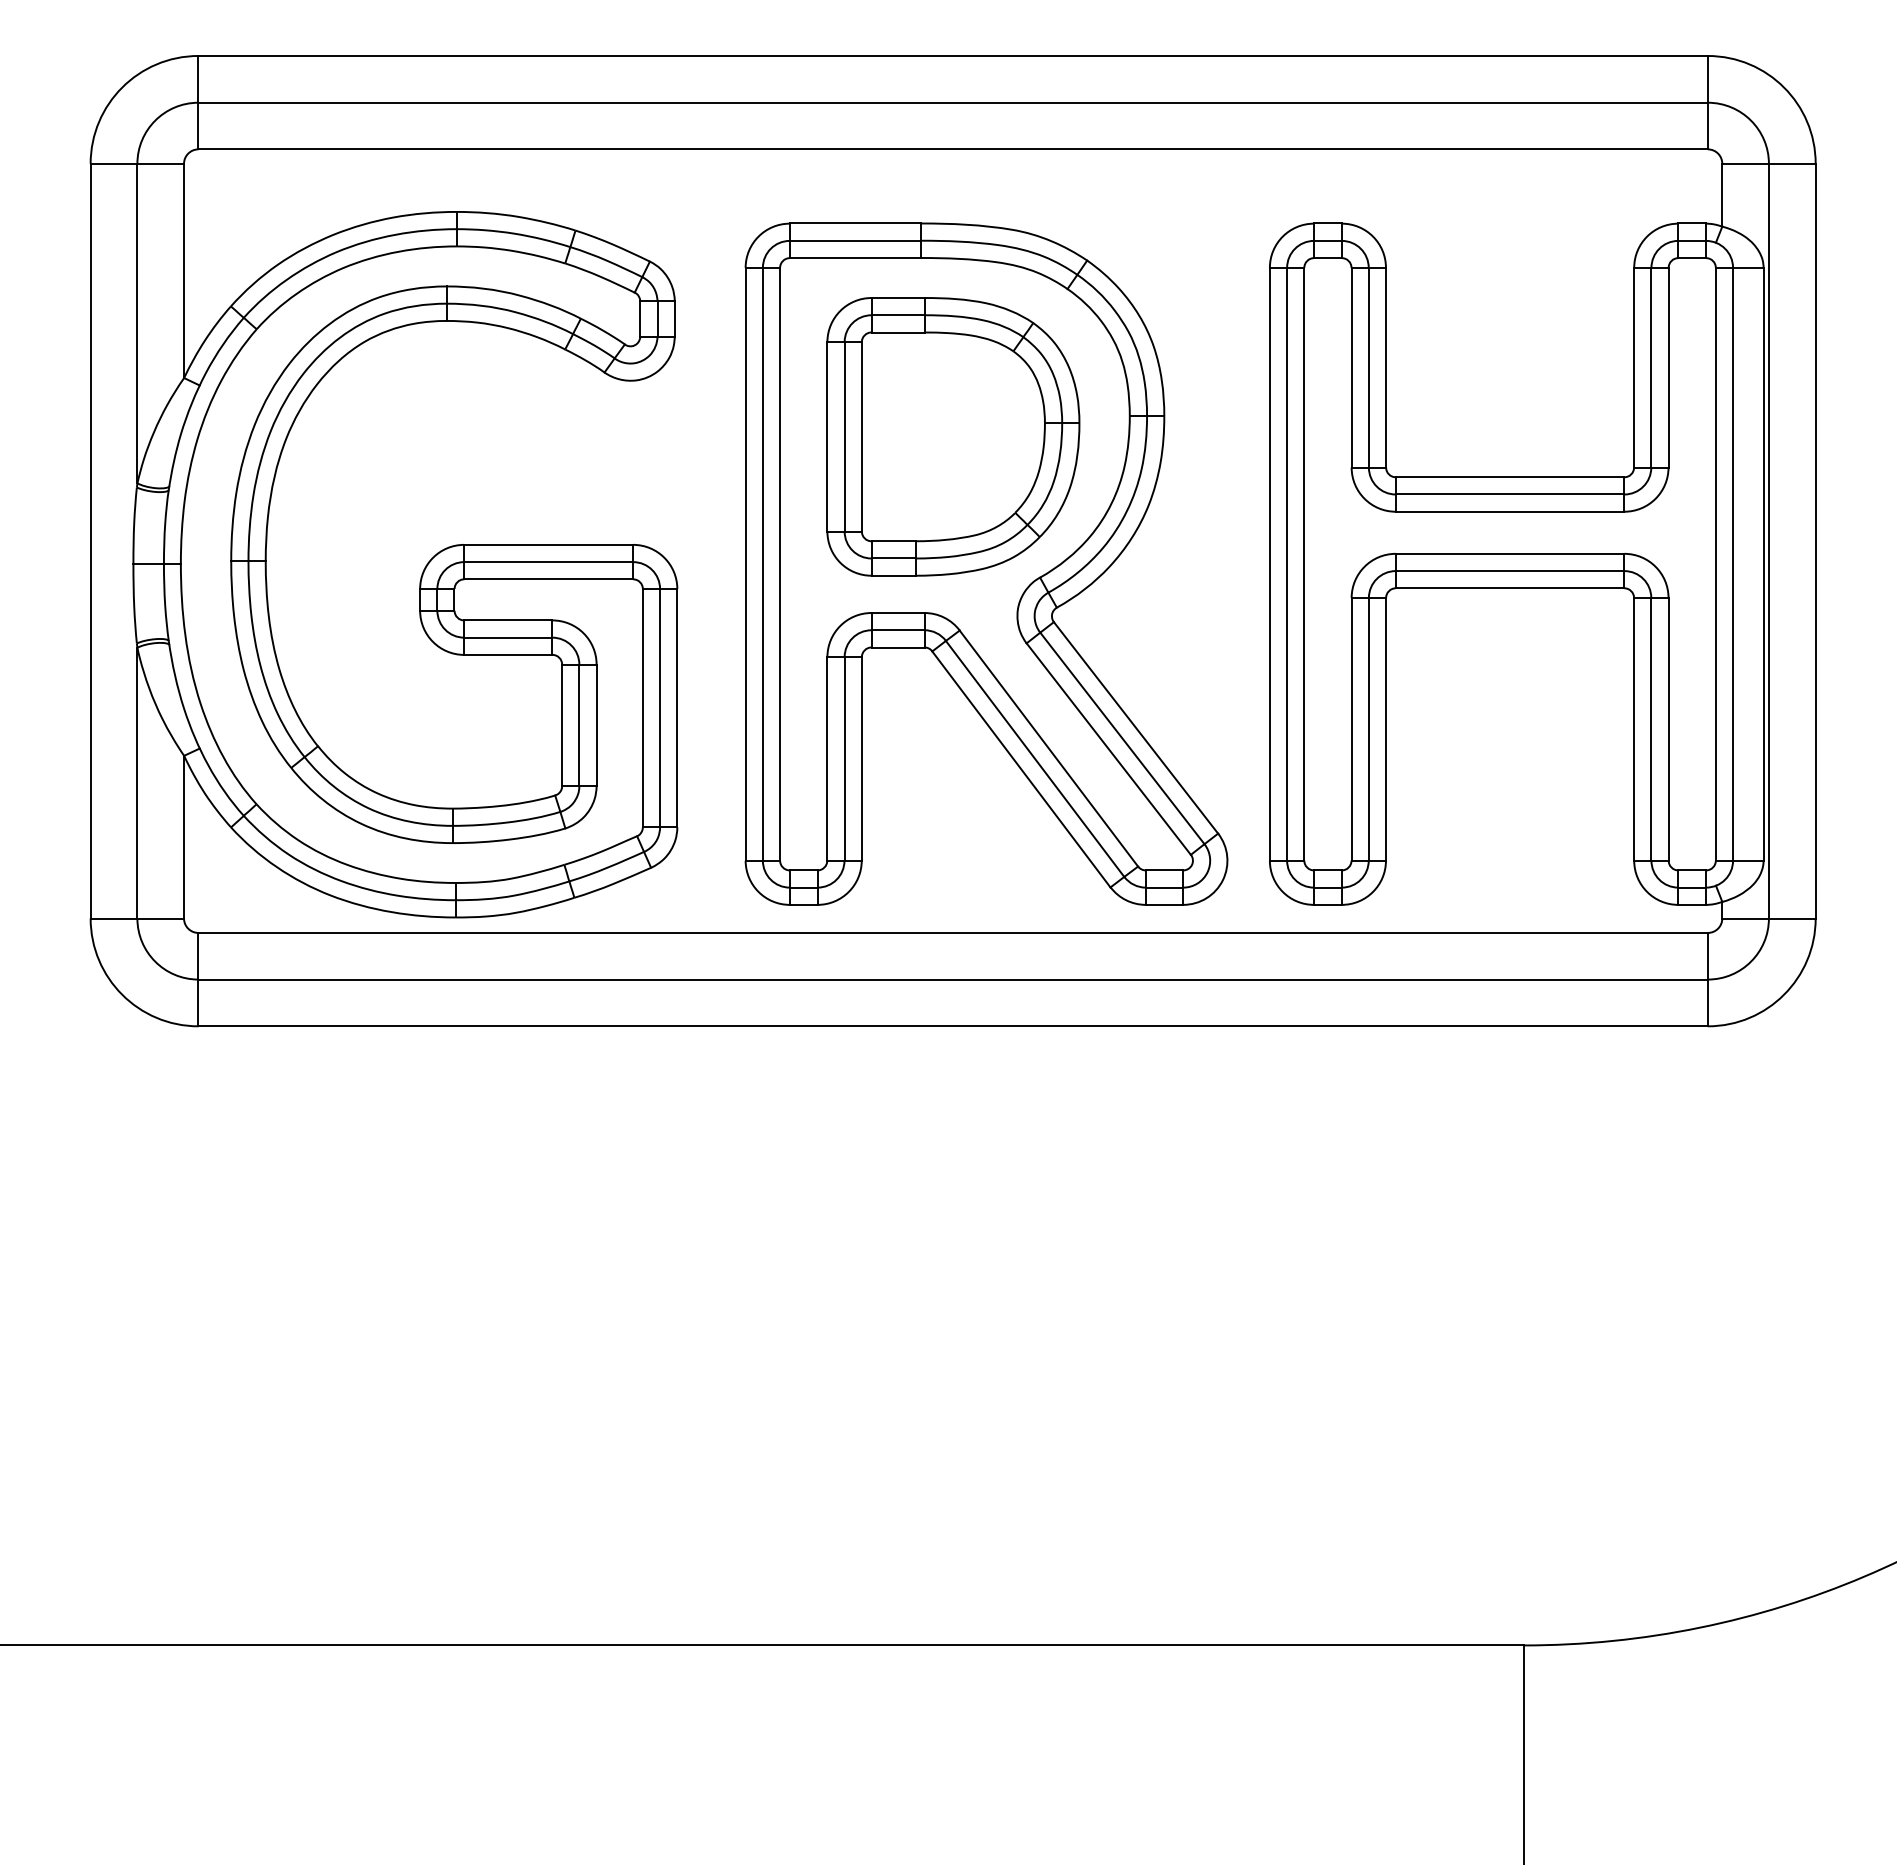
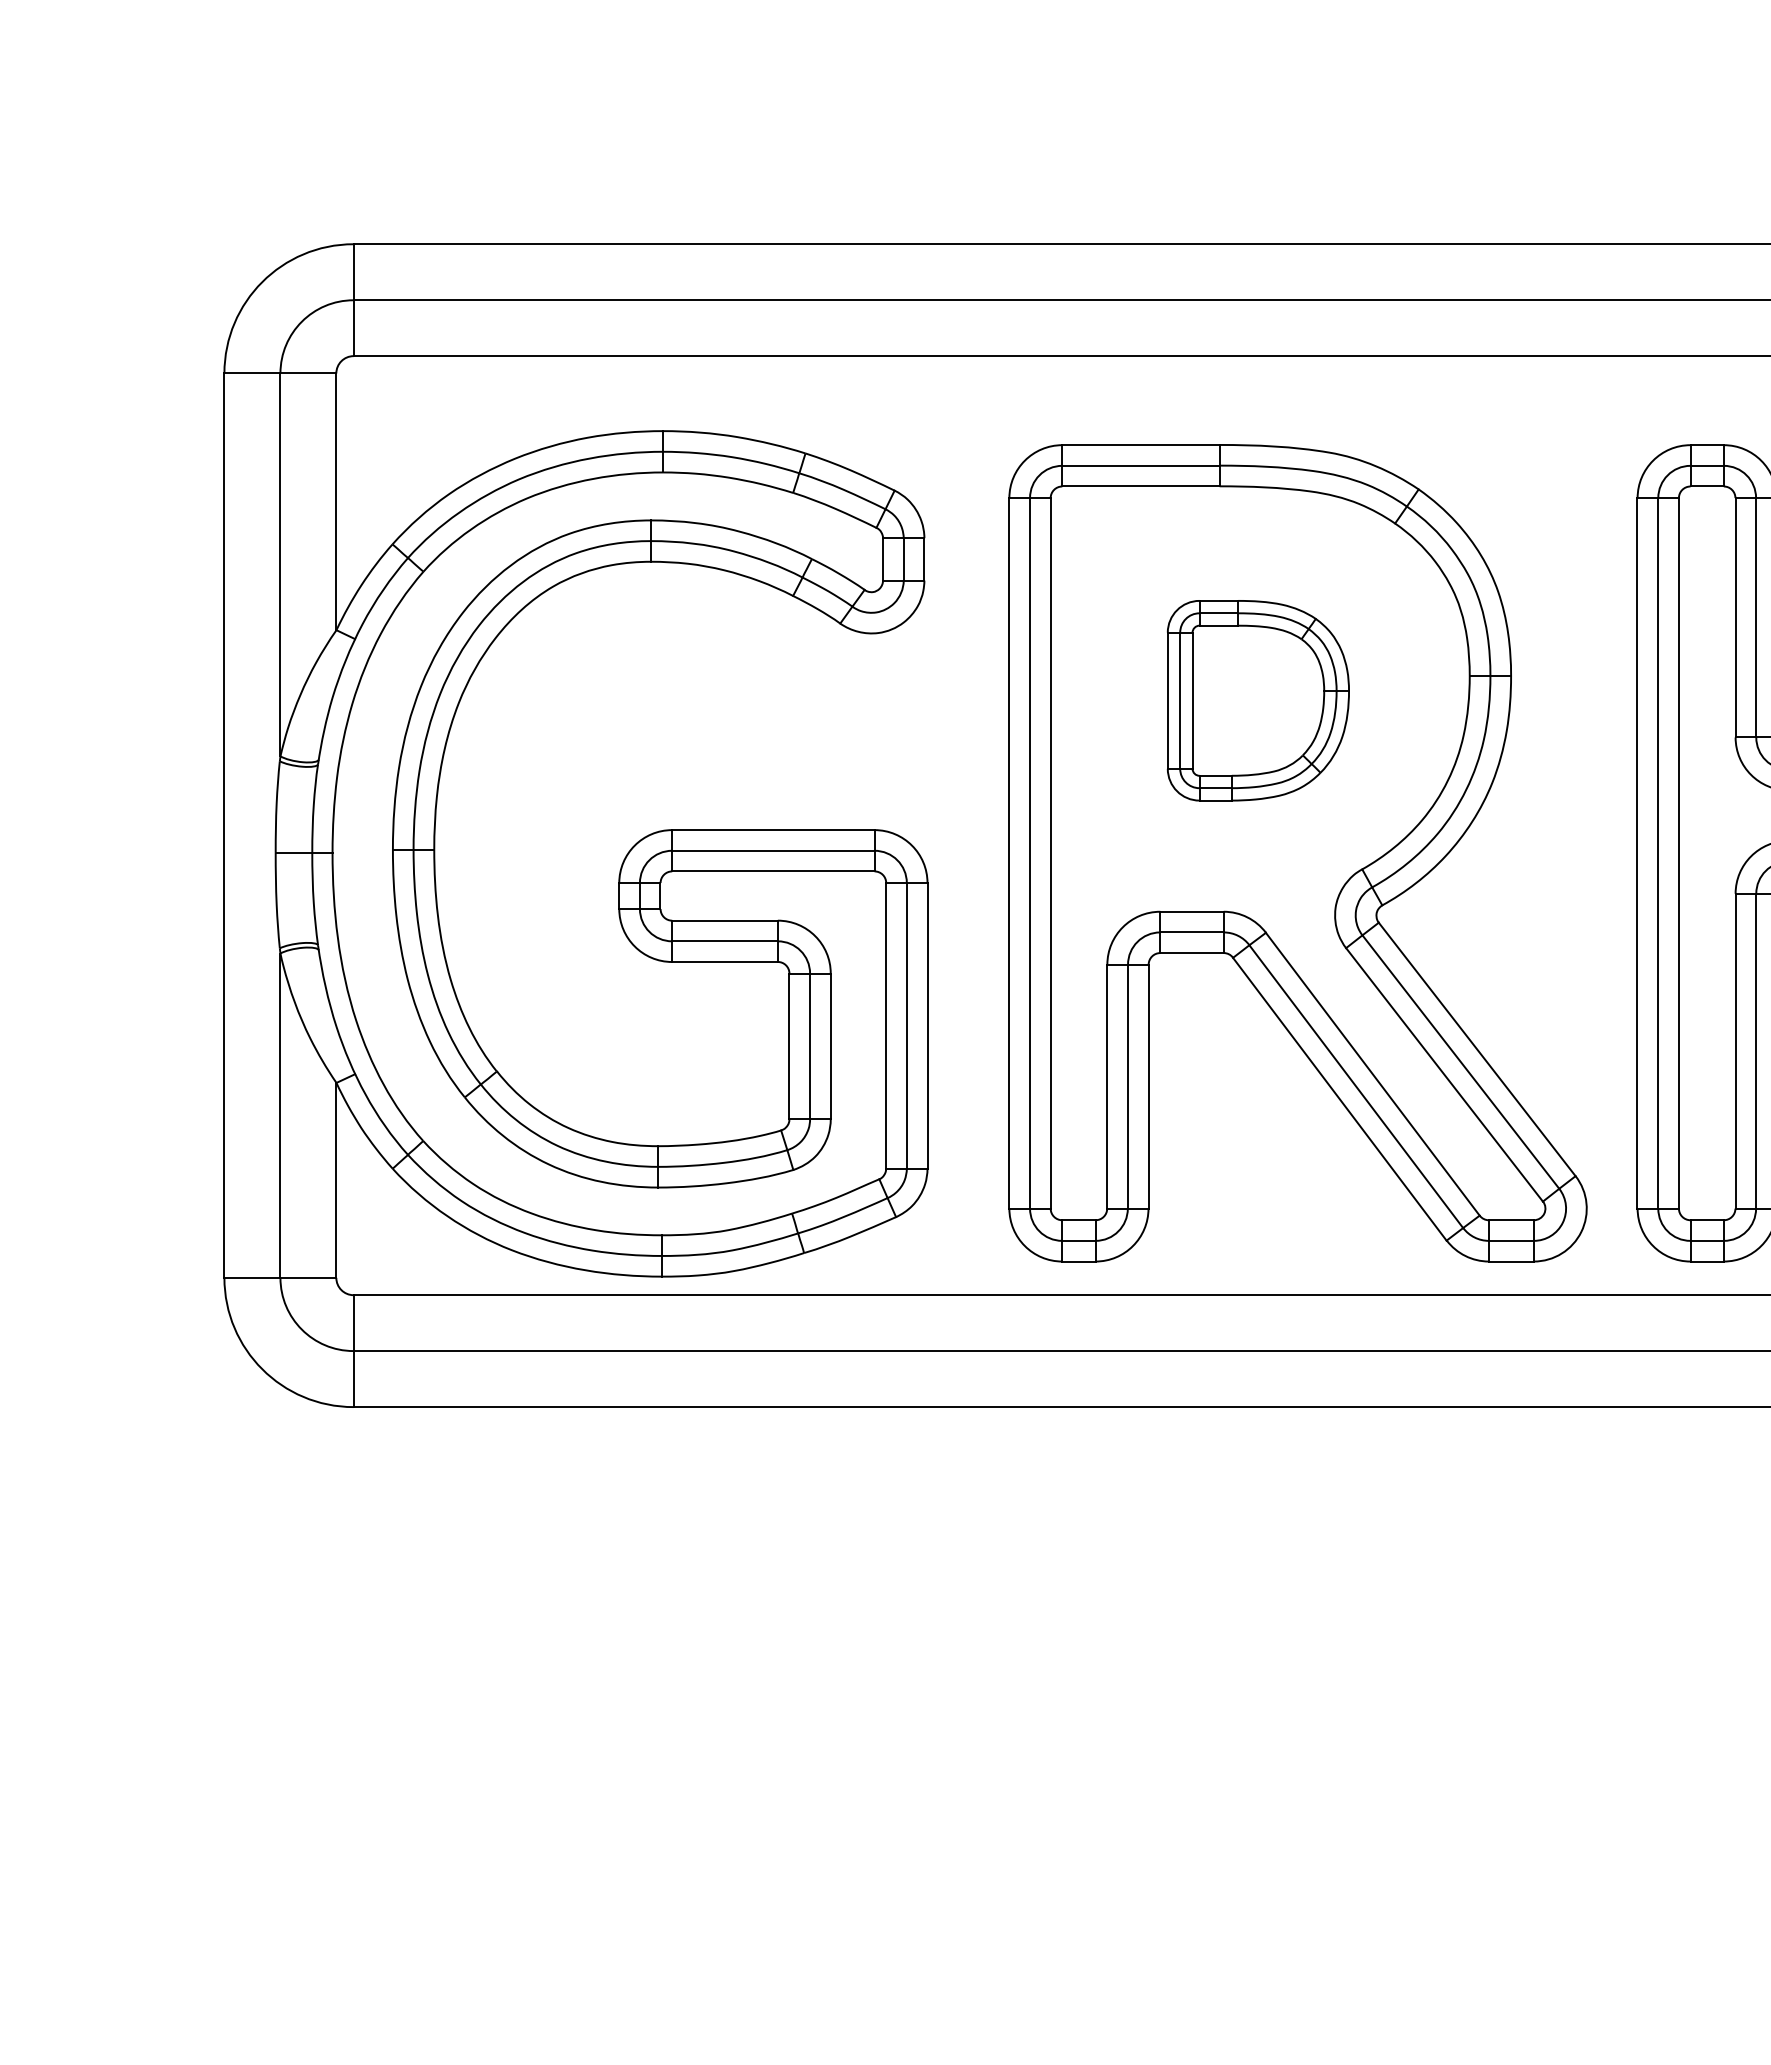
part: (953, 436) -> (1258, 700), size x0.6

